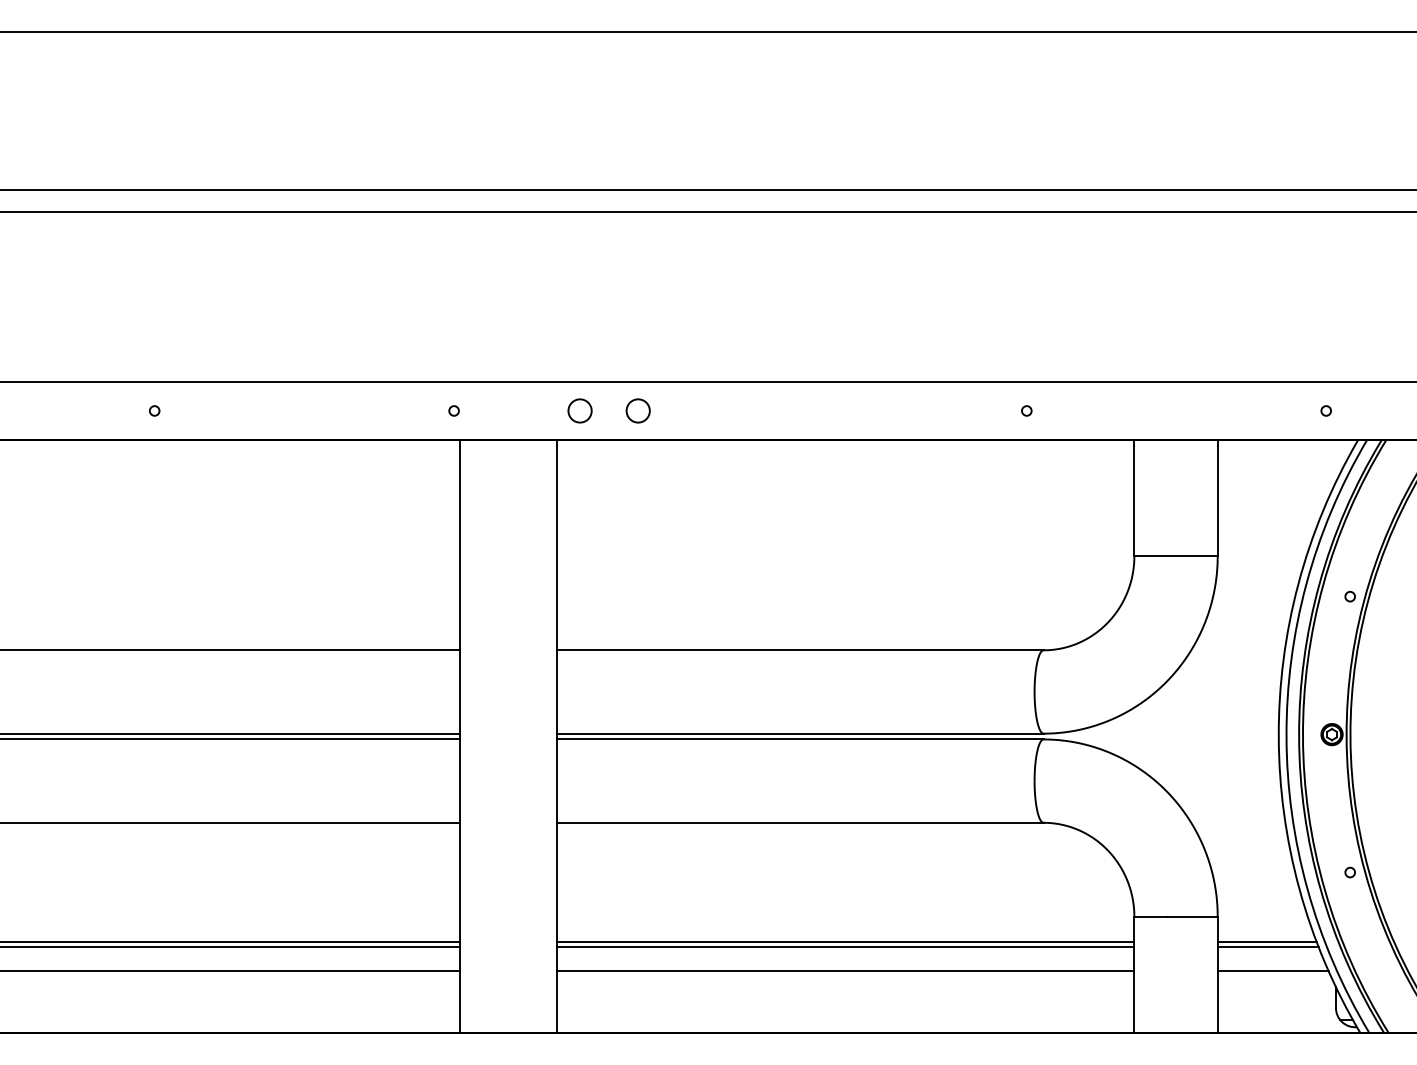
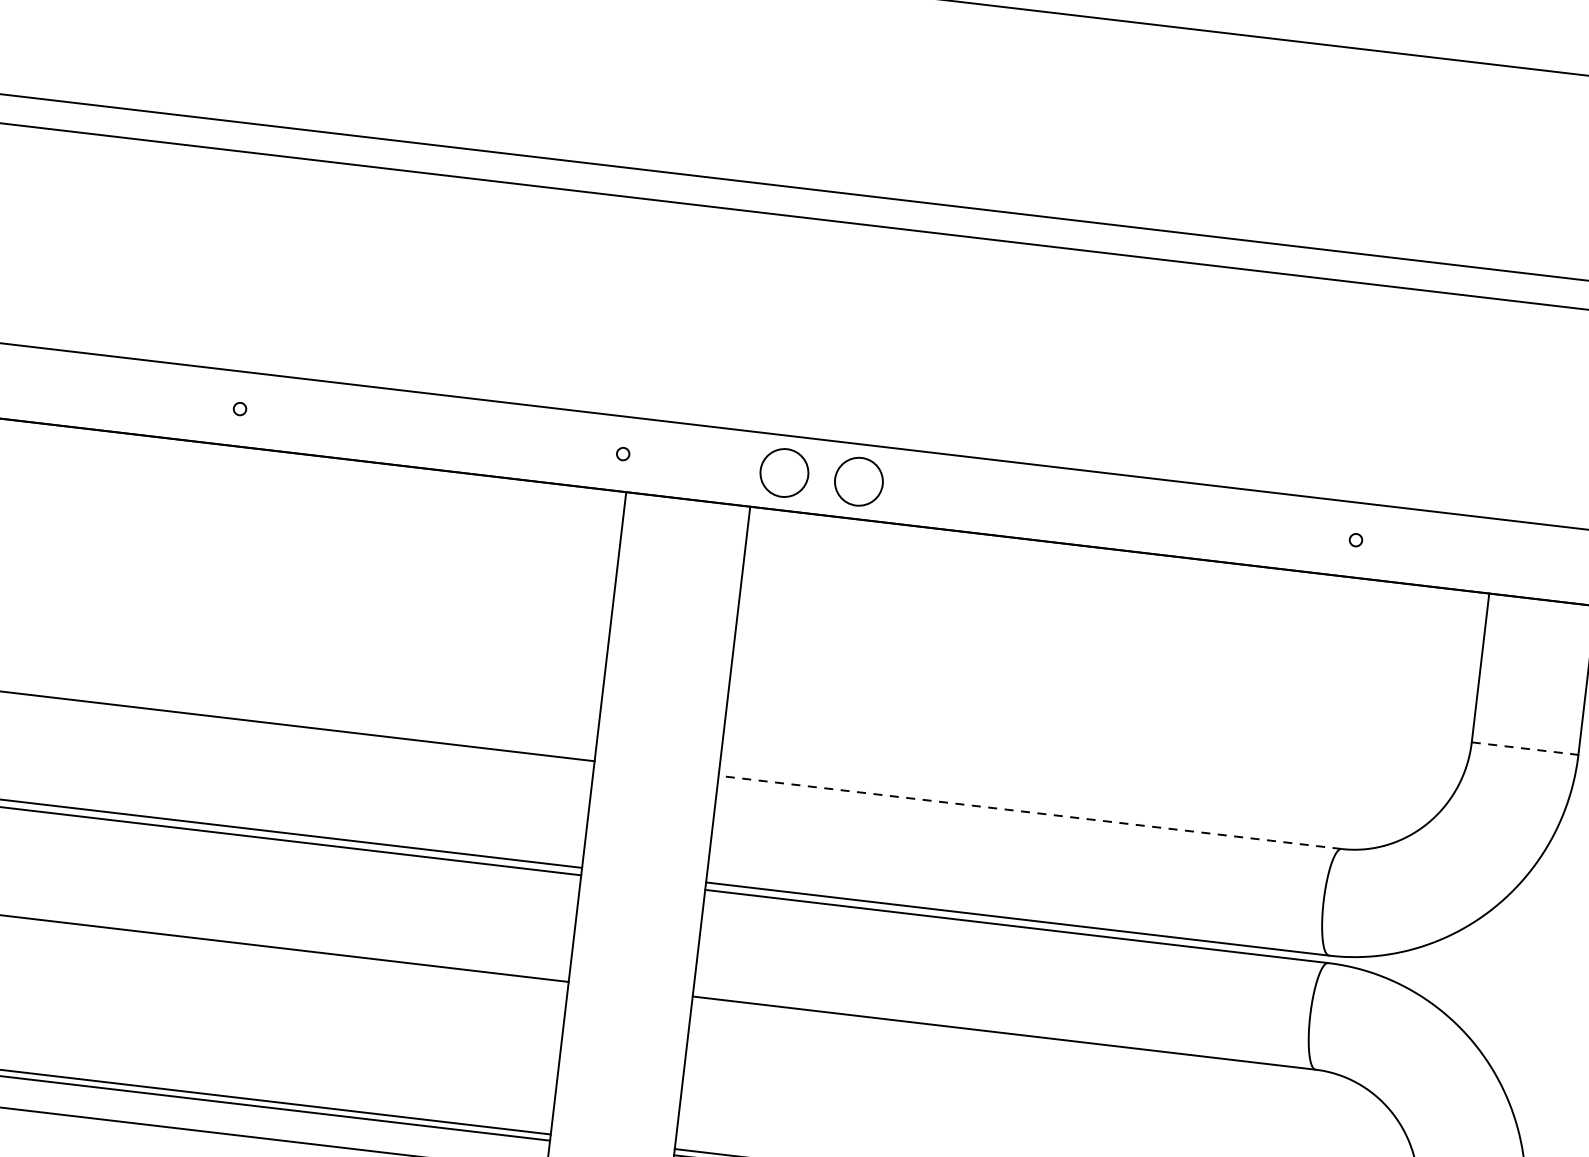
circle: (579, 410) -> (783, 472), size x1.6
circle: (637, 410) -> (857, 481), size x1.6
line: (1176, 556) -> (1525, 748), solid -> dashed
line: (799, 650) -> (1029, 812), solid -> dashed

